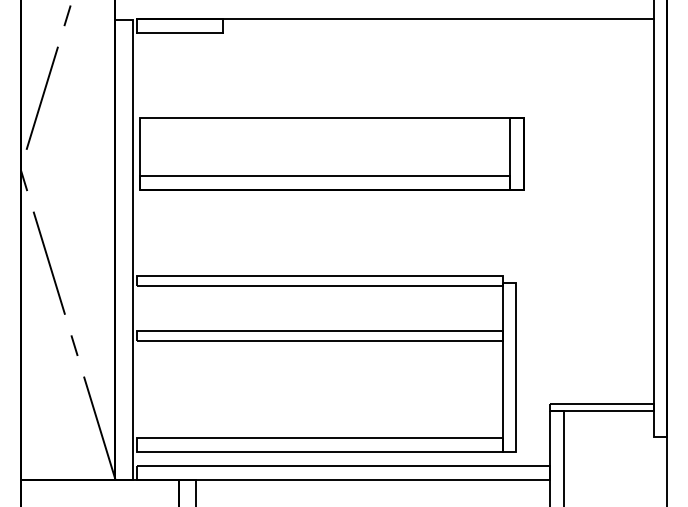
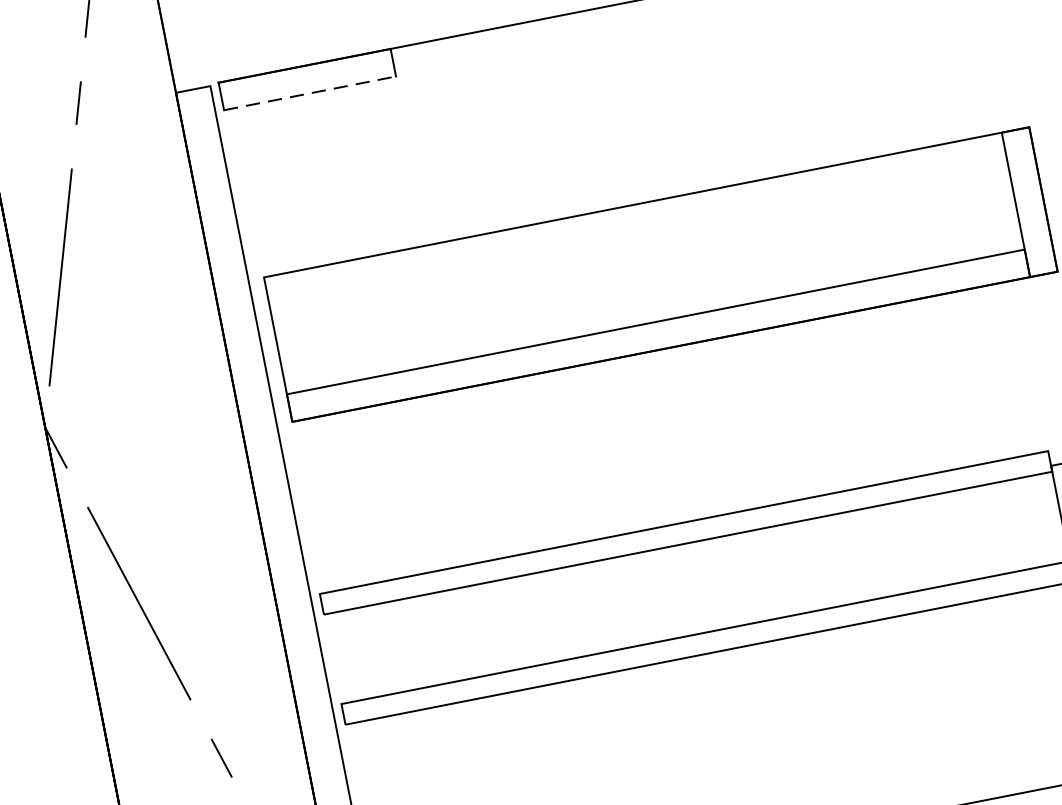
line: (180, 33) -> (310, 94), solid -> dashed

